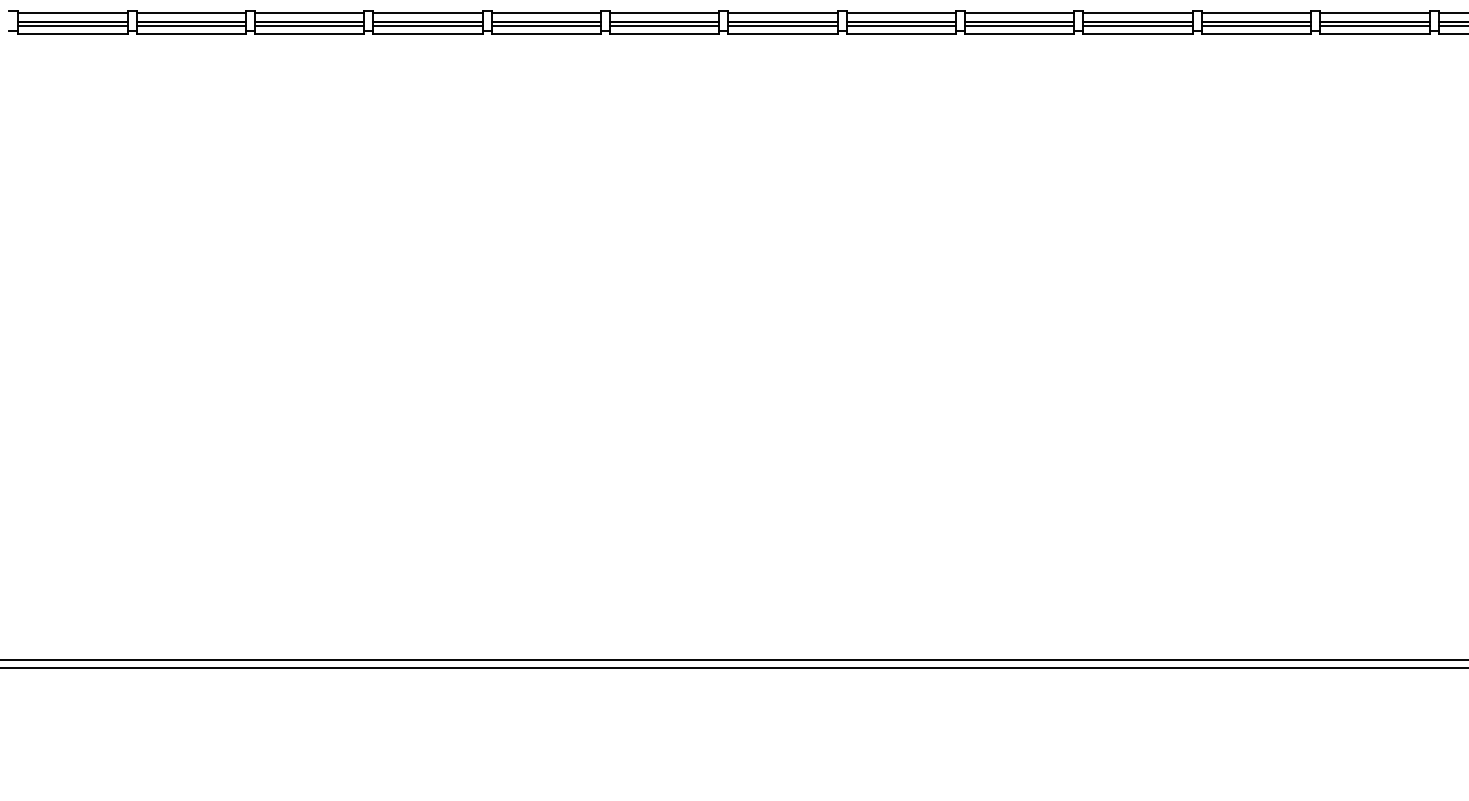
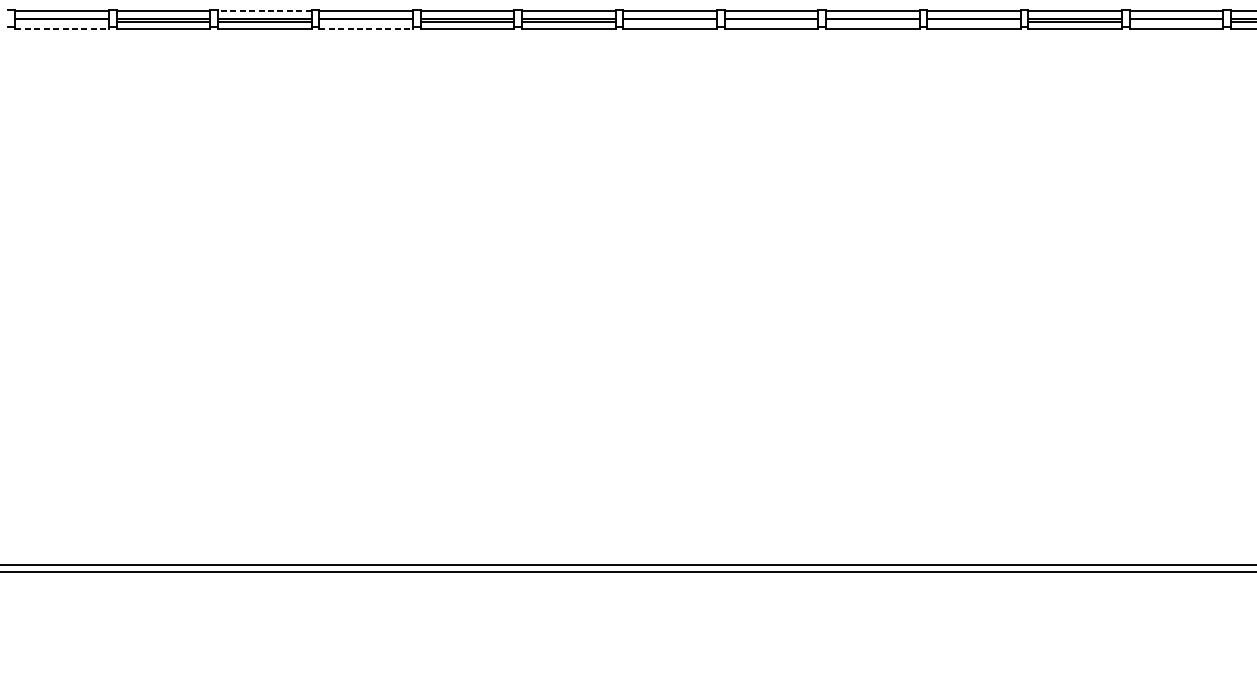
line: (309, 12) -> (264, 10), solid -> dashed
line: (72, 25) -> (61, 22), removed
line: (427, 25) -> (365, 22), removed
line: (782, 25) -> (669, 22), removed
line: (901, 25) -> (771, 22), removed
line: (1019, 25) -> (872, 22), removed
line: (1137, 25) -> (973, 22), removed
line: (1374, 25) -> (1176, 22), removed
line: (72, 33) -> (61, 28), solid -> dashed
line: (427, 33) -> (365, 28), solid -> dashed

